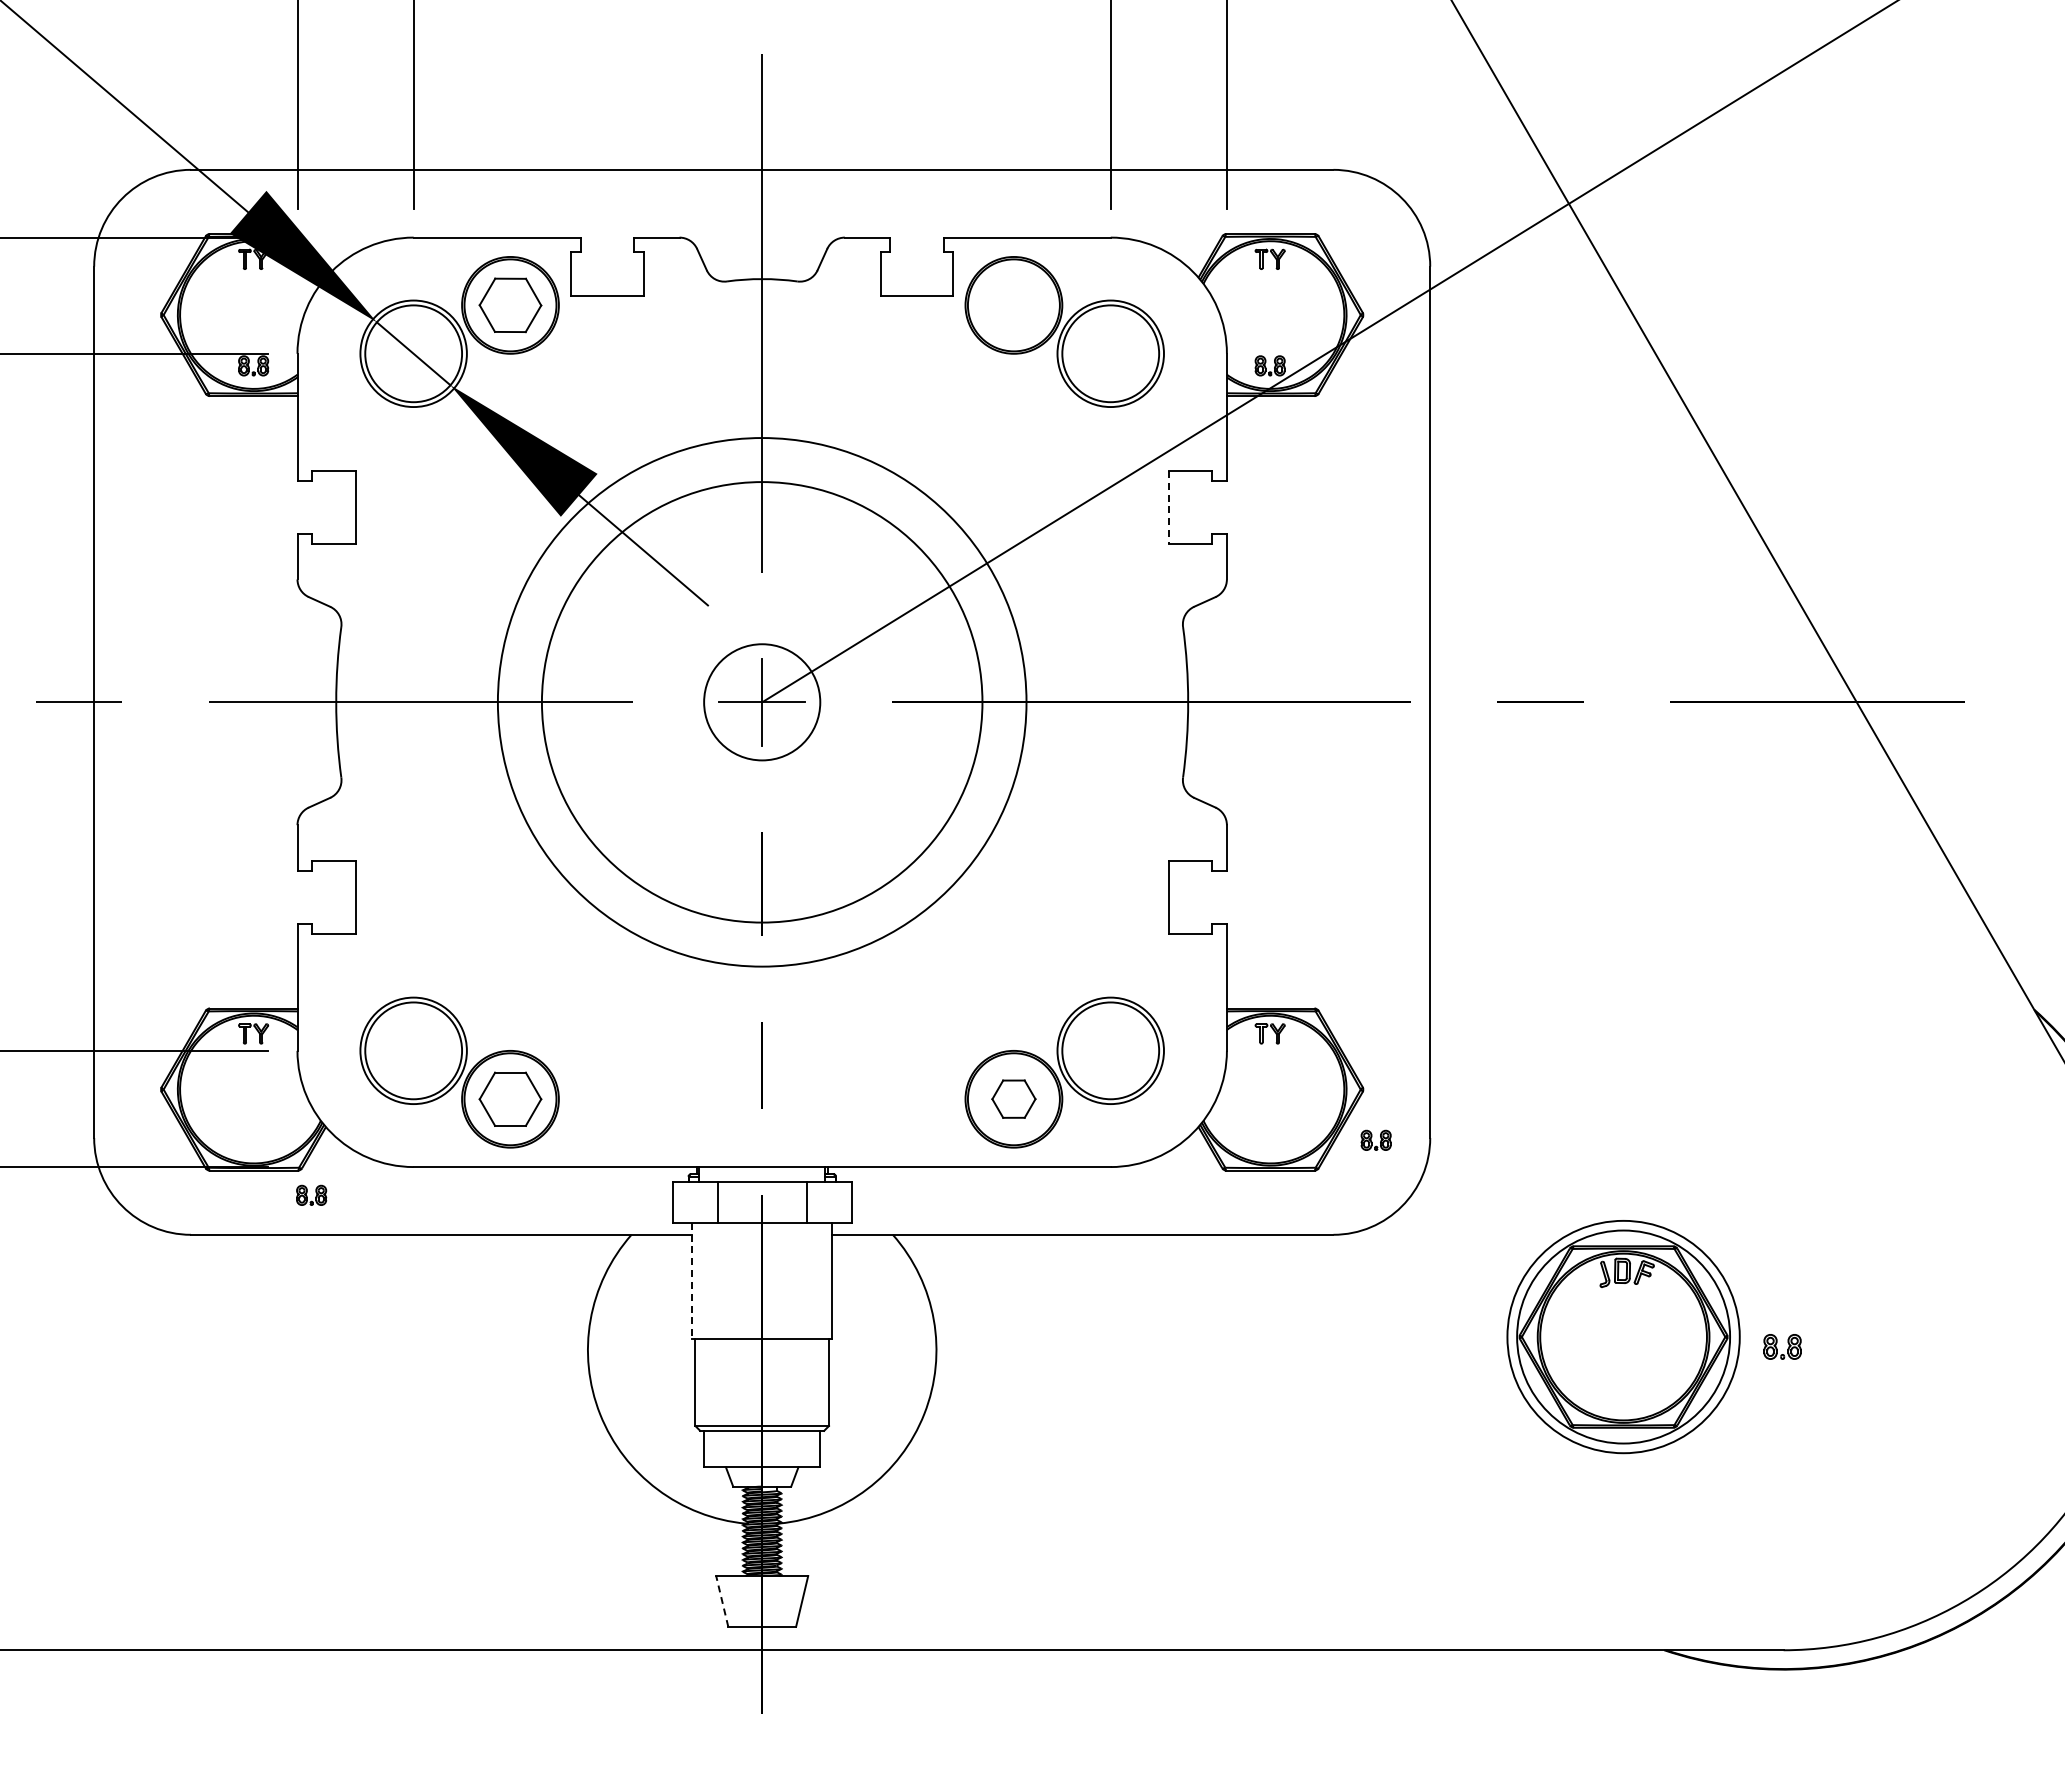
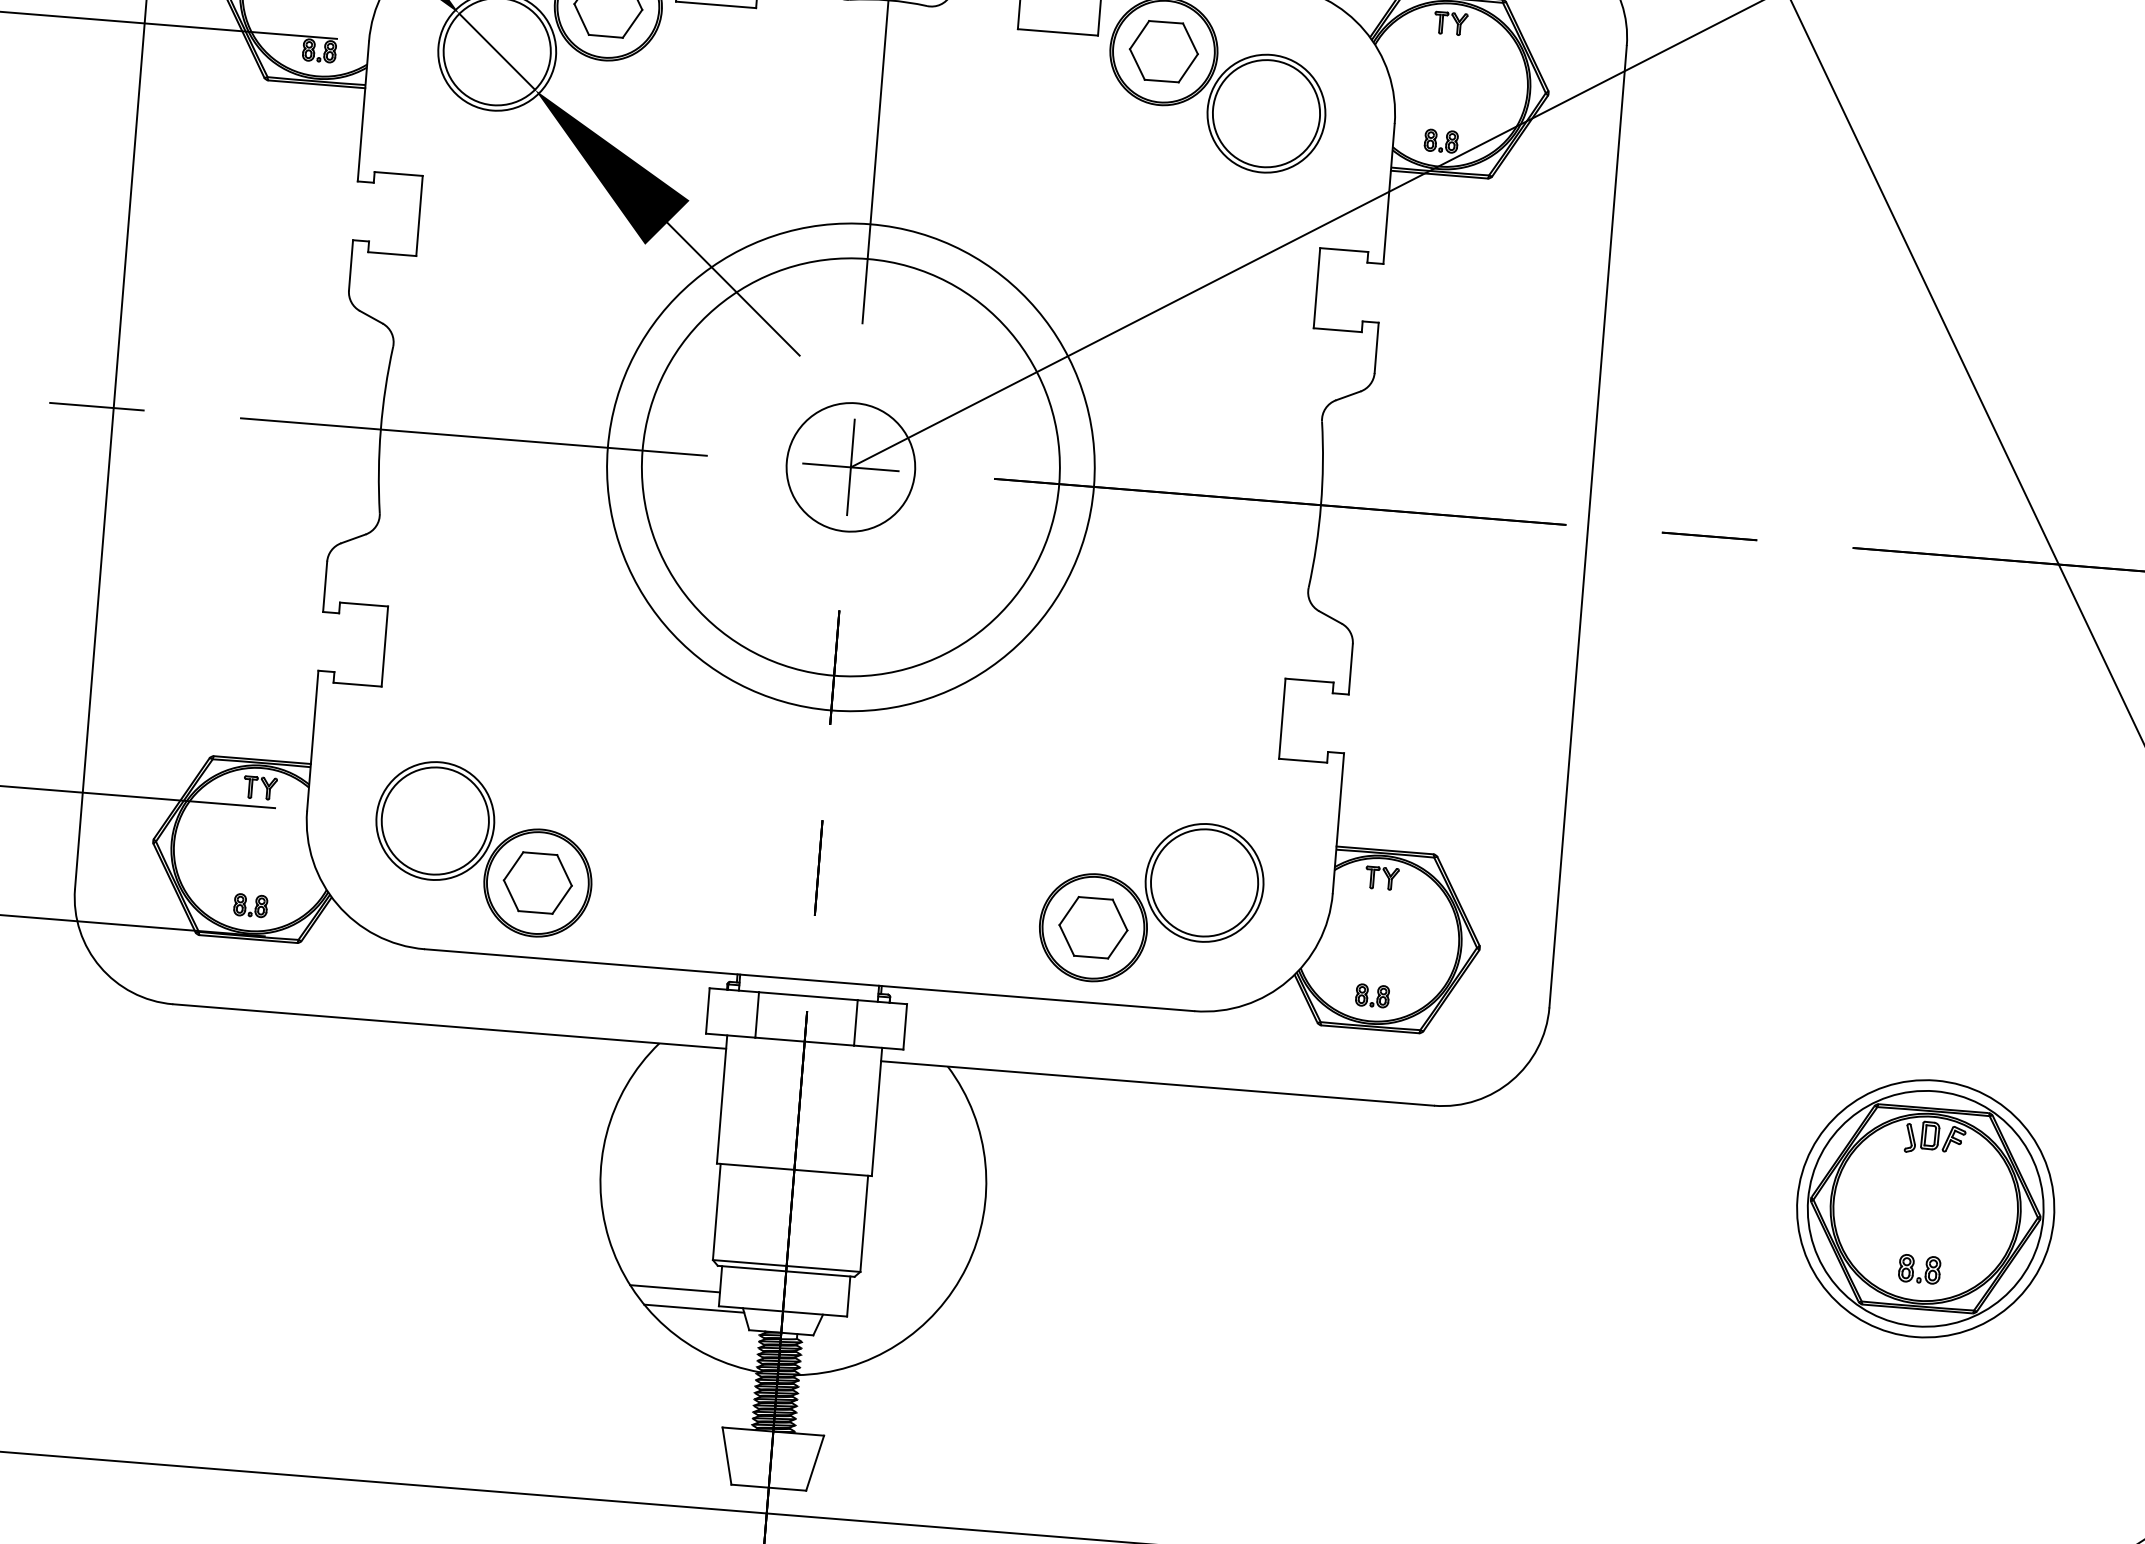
part: (1013, 305) -> (1163, 51), added
line: (1168, 507) -> (1316, 288), dashed -> solid
circle: (762, 702) -> (851, 467), size x0.71
part: (1013, 1098) -> (1093, 926), size x1.43
part: (1375, 1139) -> (1371, 994), moved
part: (311, 1194) -> (250, 904), moved
line: (692, 1281) -> (722, 1100), dashed -> solid
part: (1623, 1337) -> (1925, 1209), moved
line: (663, 1454) -> (675, 1288), added
line: (681, 1471) -> (693, 1309), added
line: (722, 1601) -> (727, 1456), dashed -> solid

